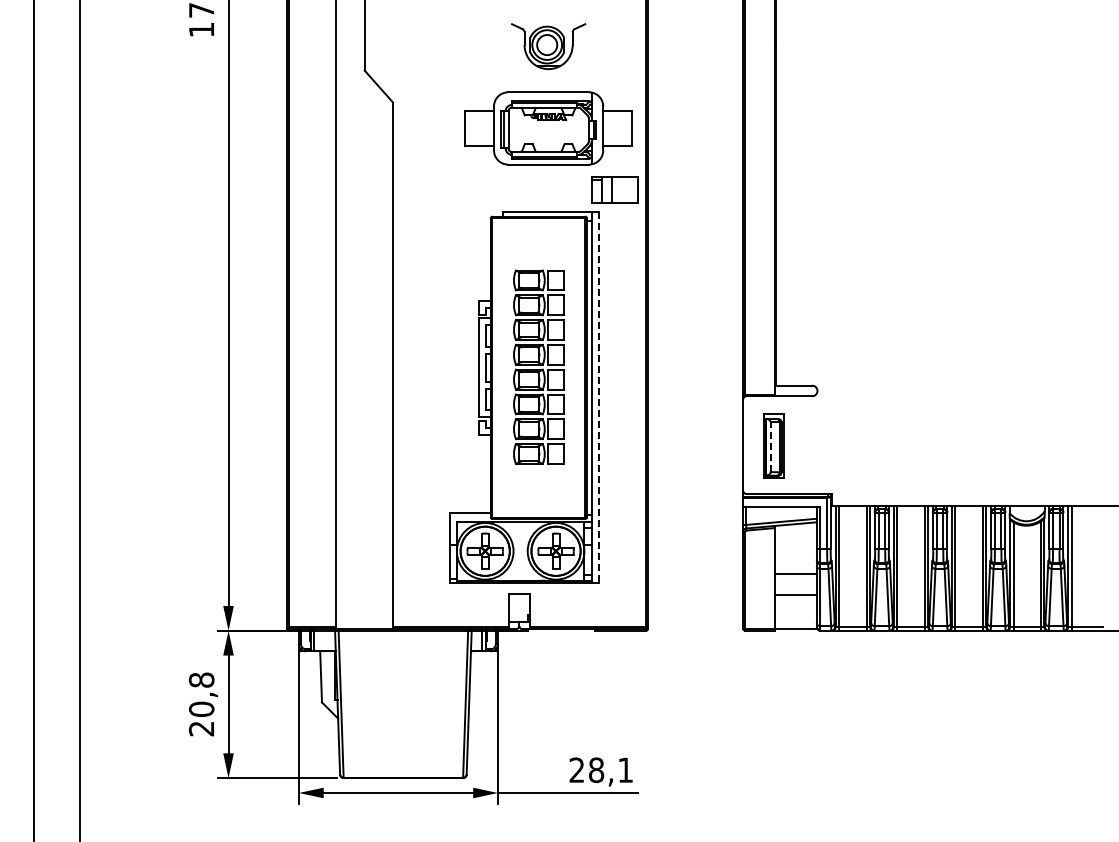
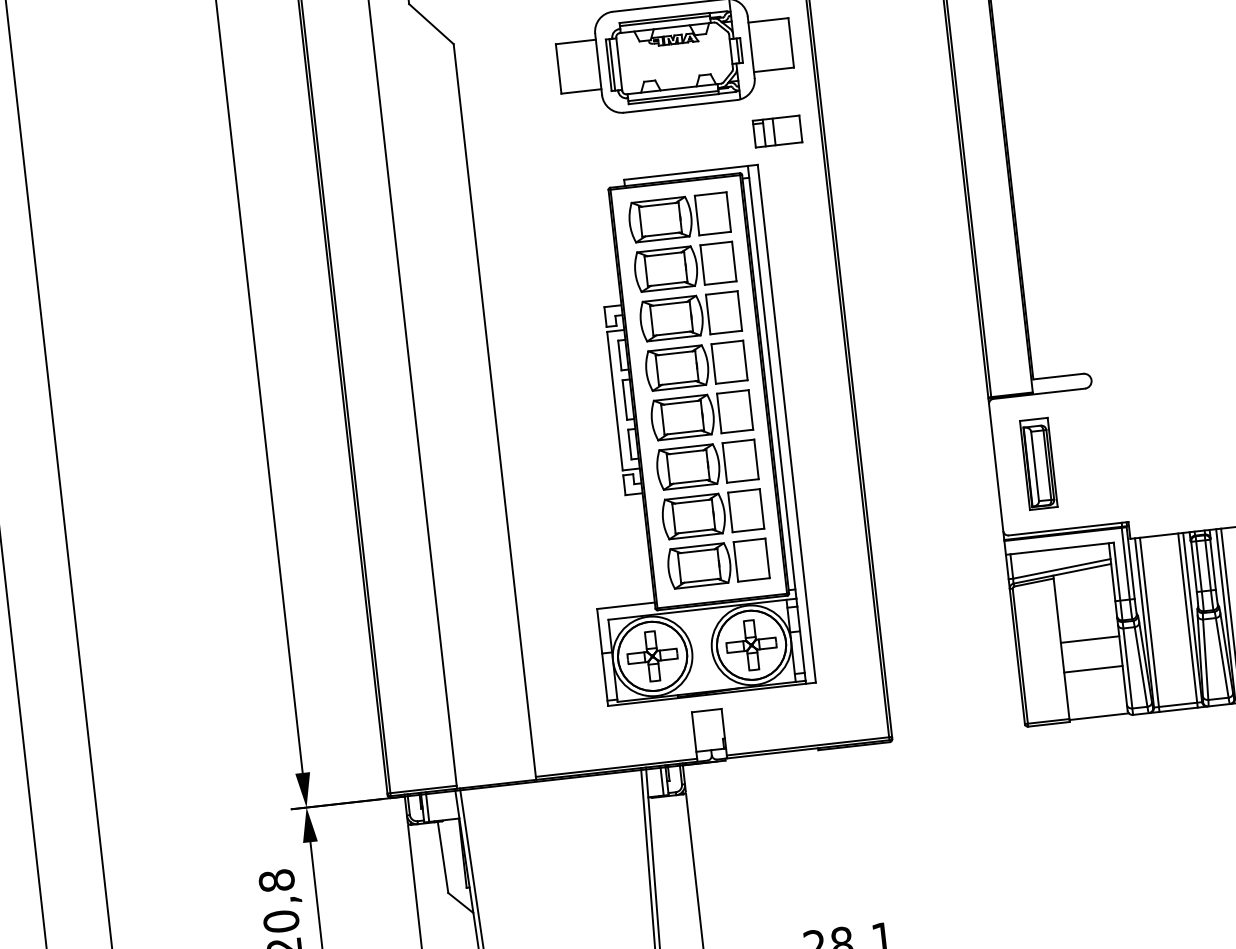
part: (615, 190) -> (778, 132), size x0.71
part: (538, 367) -> (698, 391), size x1.43
line: (598, 397) -> (786, 423), dashed -> solid
line: (770, 447) -> (1034, 466), dashed -> solid

